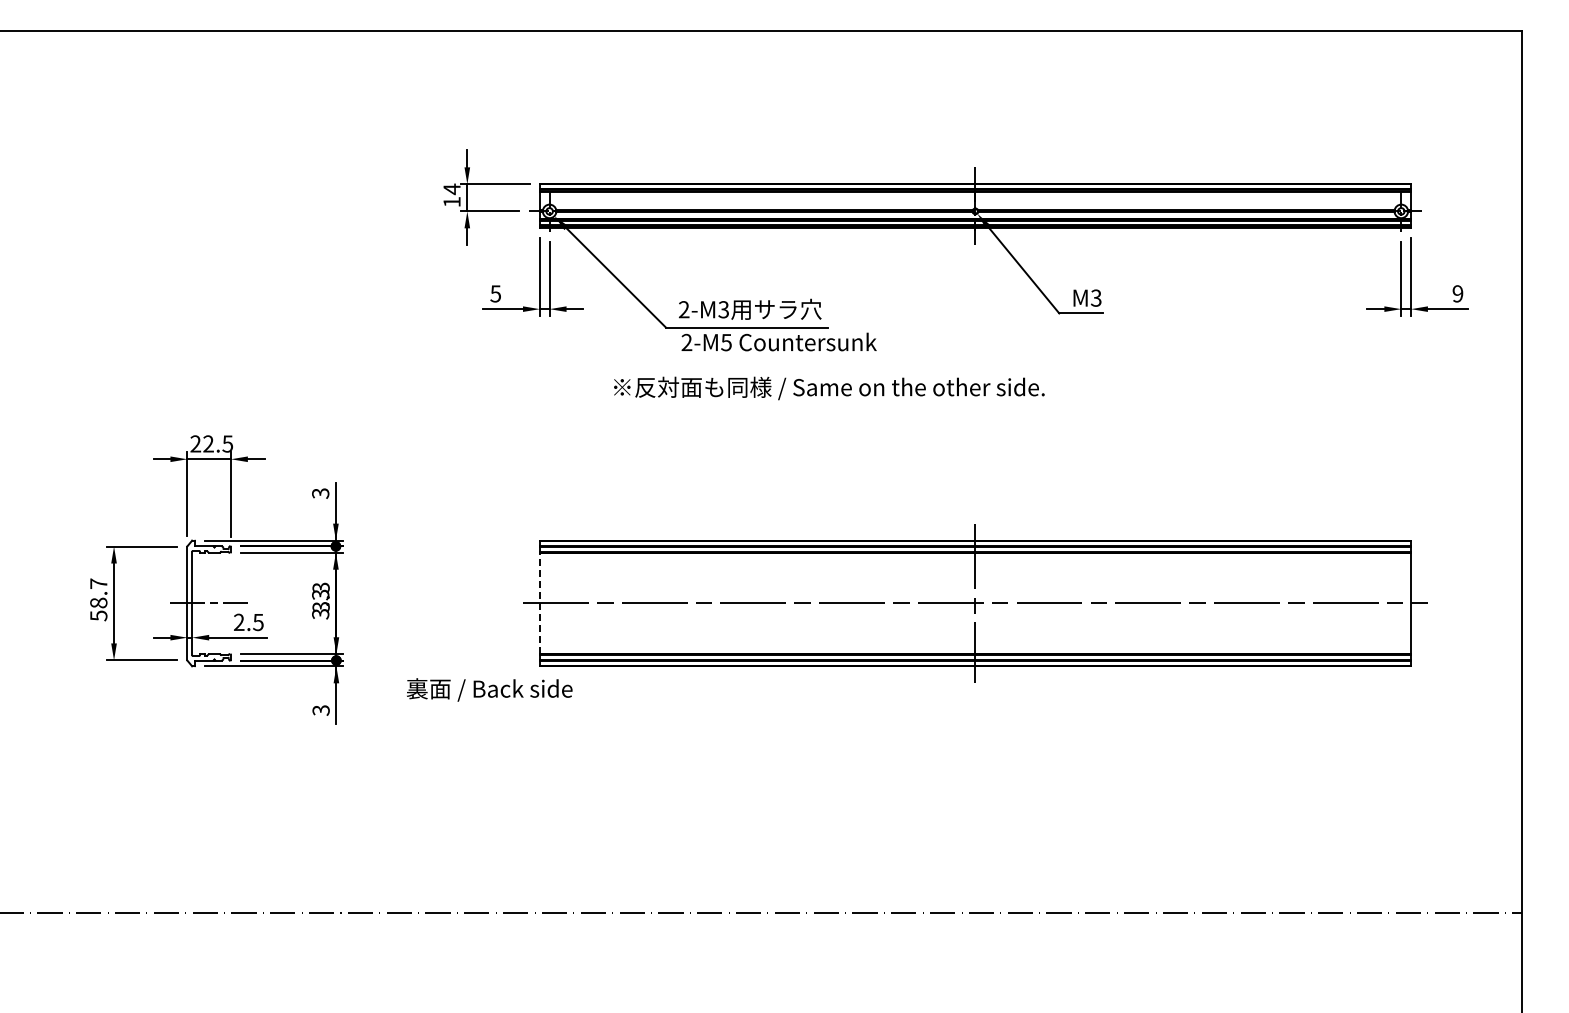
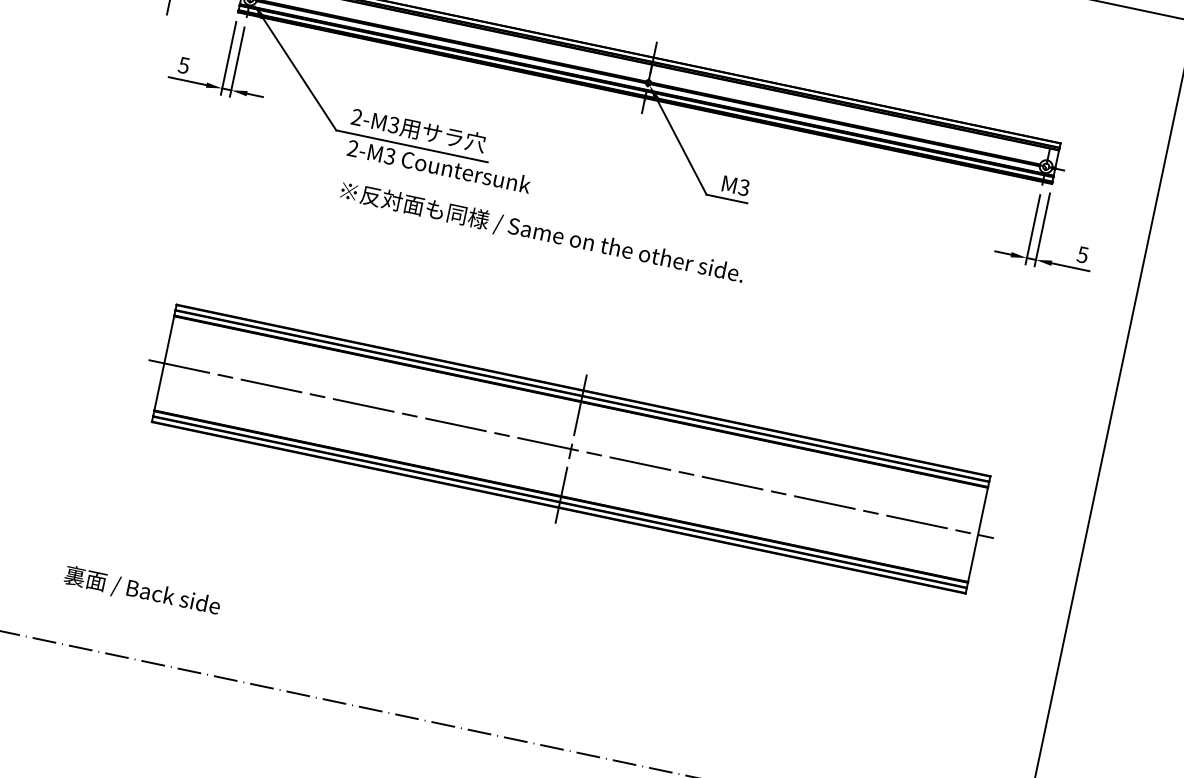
text: (1457, 293) -> (1082, 254), 9 -> 5
text: (726, 341) -> (390, 155), 2-M5 -> 2-M3
text: (829, 388) -> (542, 233), moved
line: (539, 602) -> (164, 362), dashed -> solid
text: (489, 689) -> (142, 590), moved

